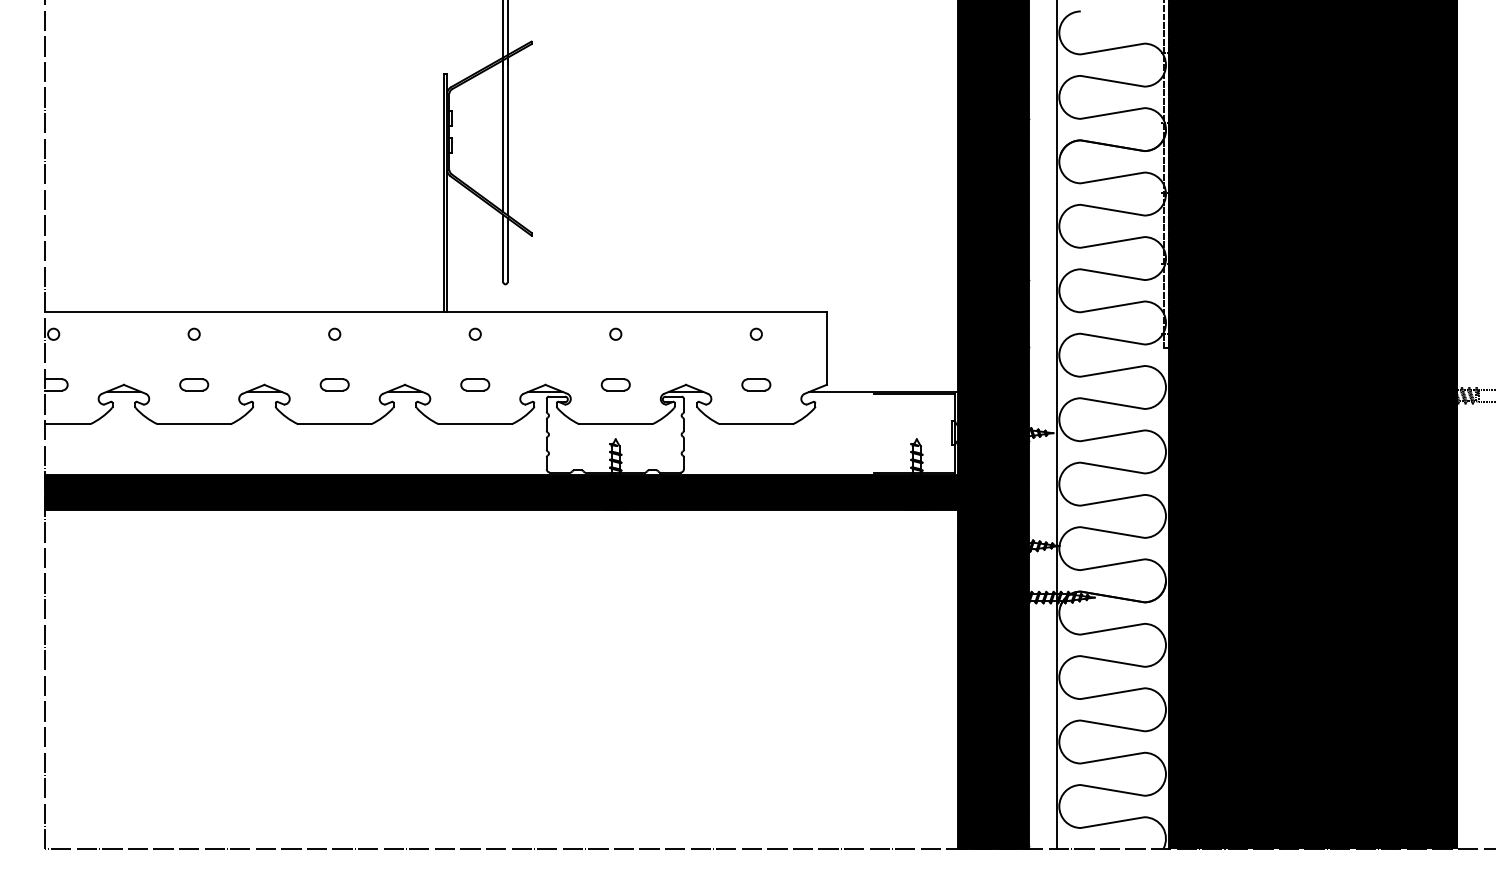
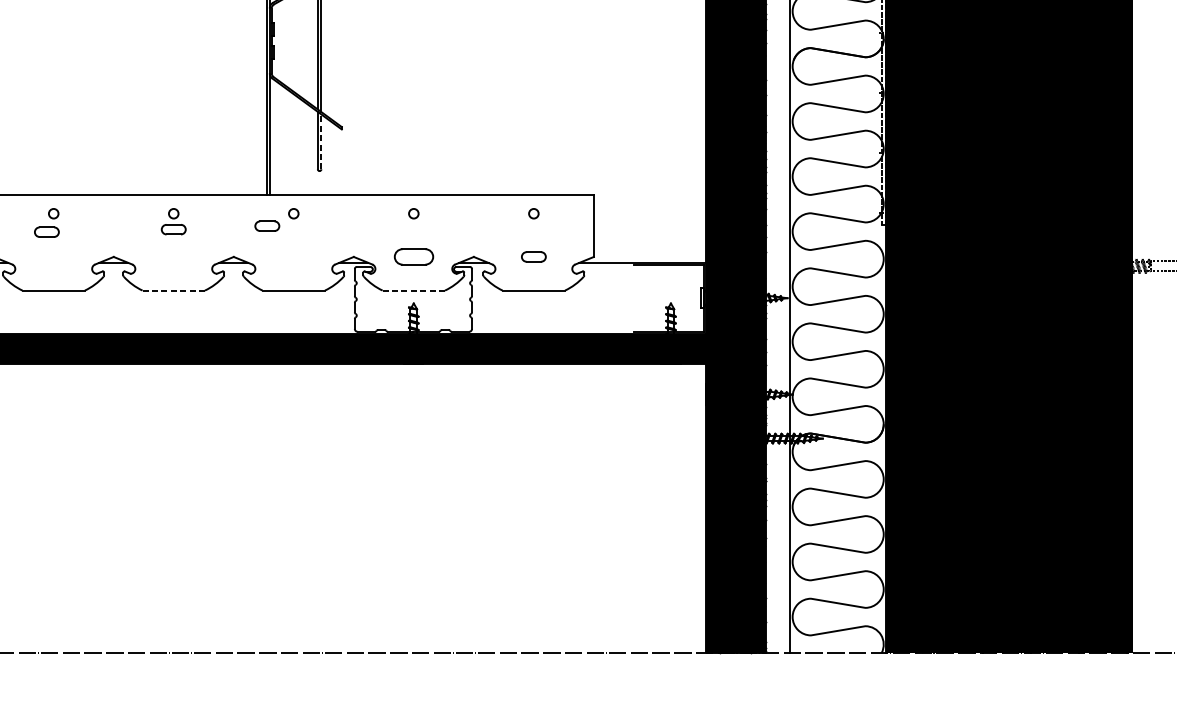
line: (507, 249) -> (321, 141), solid -> dashed
part: (194, 384) -> (47, 231), moved
part: (334, 384) -> (173, 229), moved
part: (475, 384) -> (267, 225), moved
part: (615, 384) -> (413, 256), size x1.6
line: (334, 424) -> (173, 290), solid -> dashed
line: (615, 424) -> (413, 290), solid -> dashed

